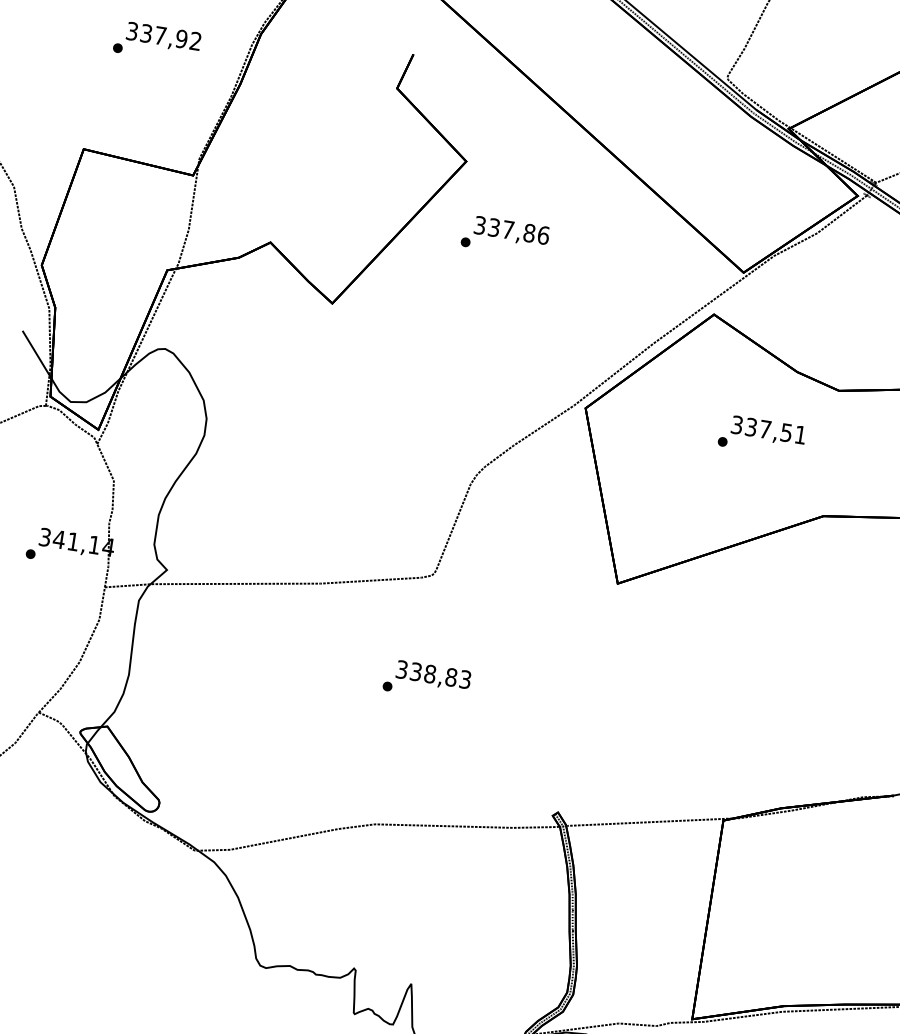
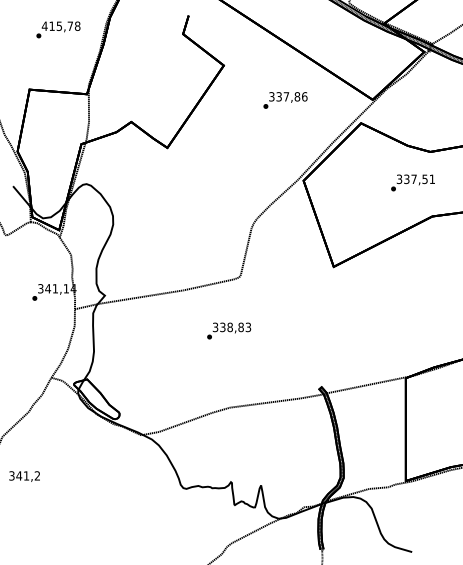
text: (162, 34) -> (60, 25), 337,92 -> 415,78
text: (505, 236) -> (285, 100), moved
text: (761, 435) -> (412, 182), moved
text: (427, 679) -> (229, 330), moved

